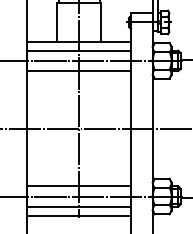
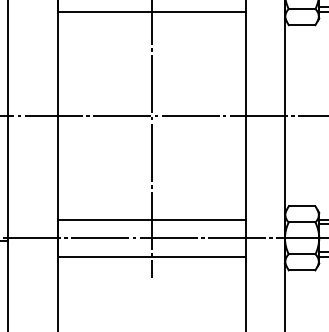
line: (78, 215) -> (150, 272), removed

